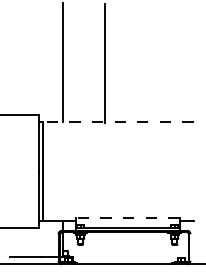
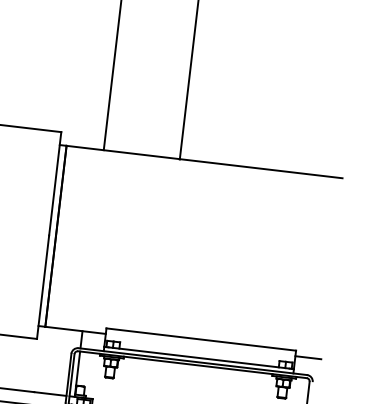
line: (117, 122) -> (203, 162), dashed -> solid
line: (127, 218) -> (200, 339), dashed -> solid

